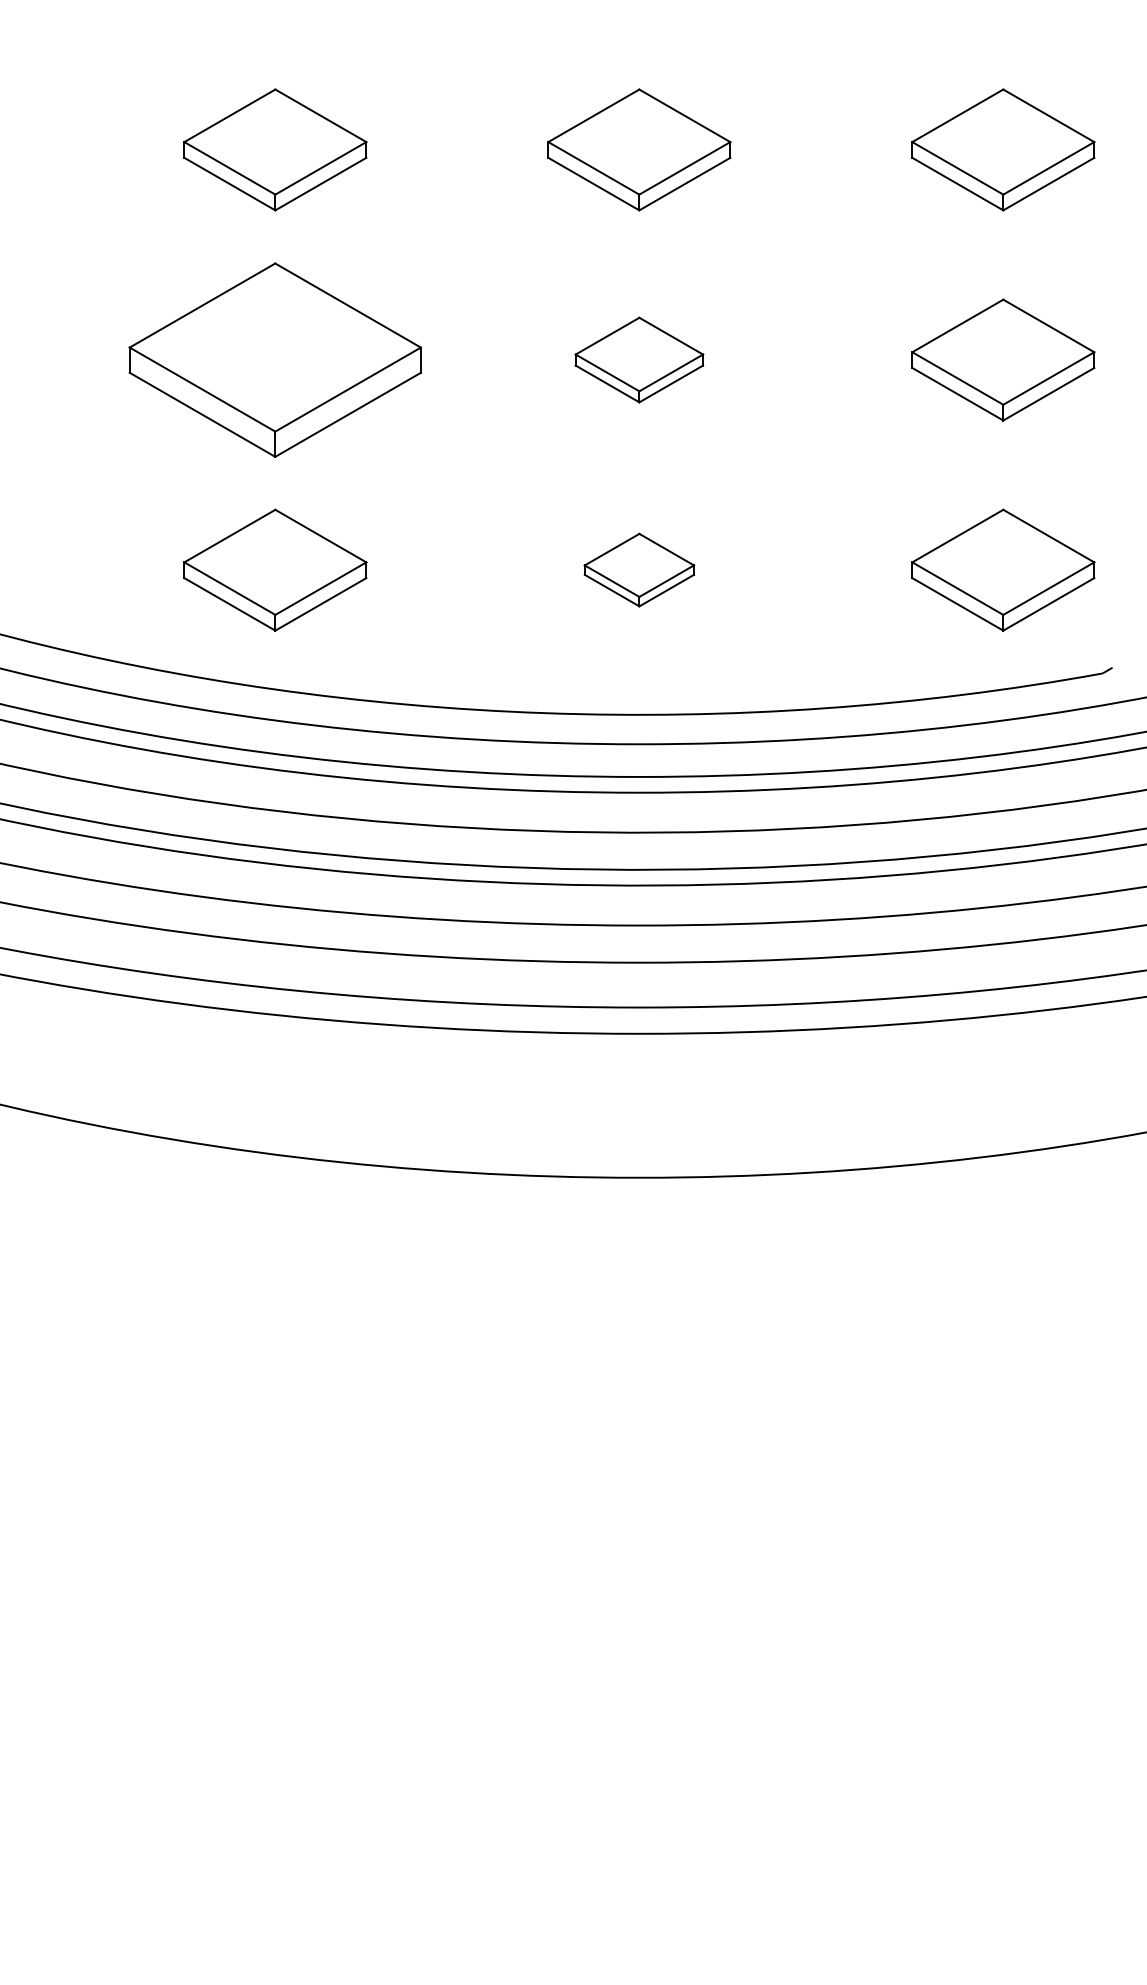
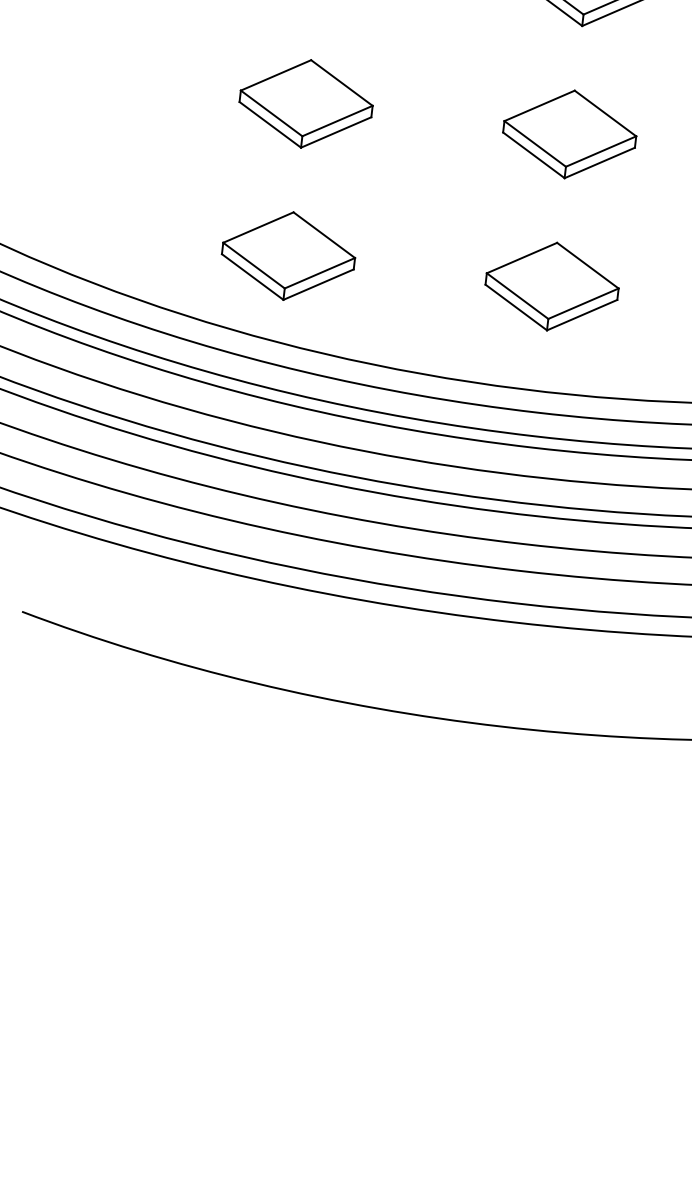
part: (275, 359) -> (306, 103), size x0.62
part: (639, 359) -> (569, 134), size x1.43
part: (639, 569) -> (552, 286), size x1.67

